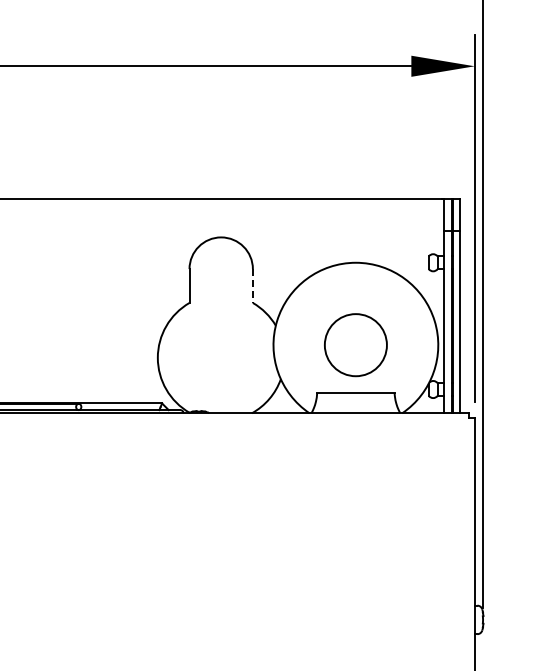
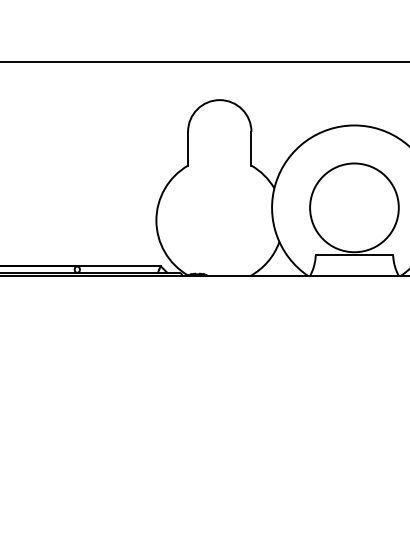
line: (252, 286) -> (251, 149), dashed -> solid
circle: (355, 344) -> (354, 207), size x1.43

